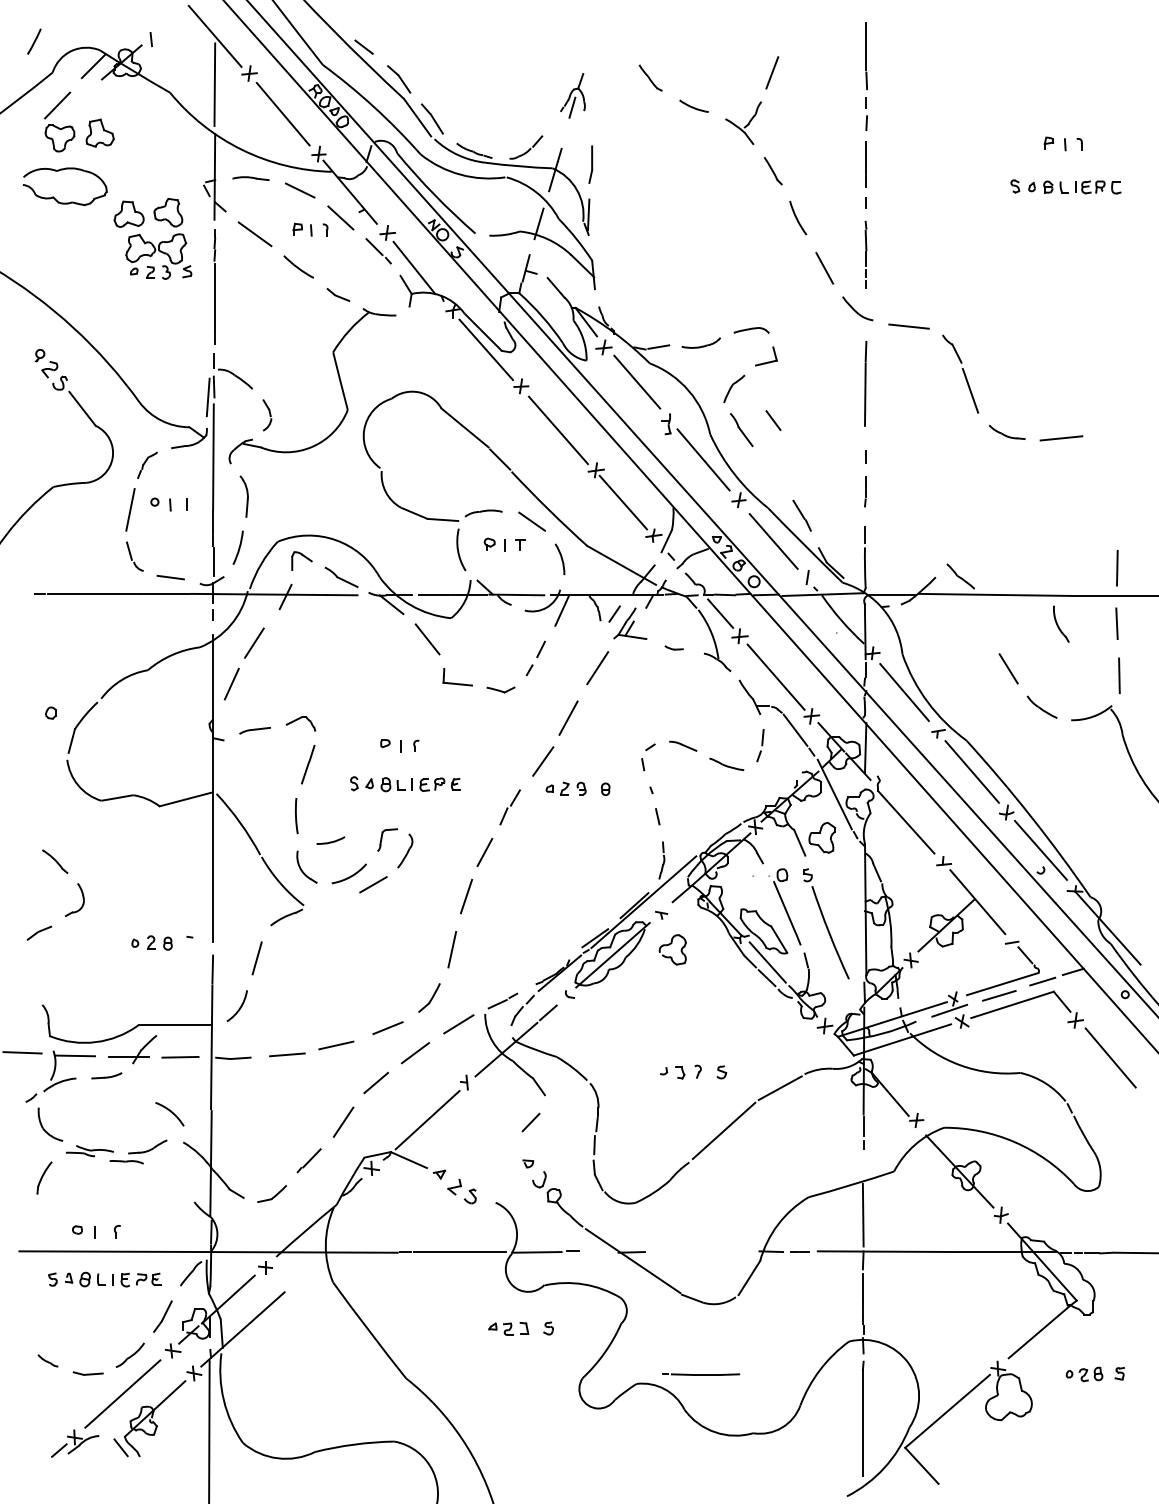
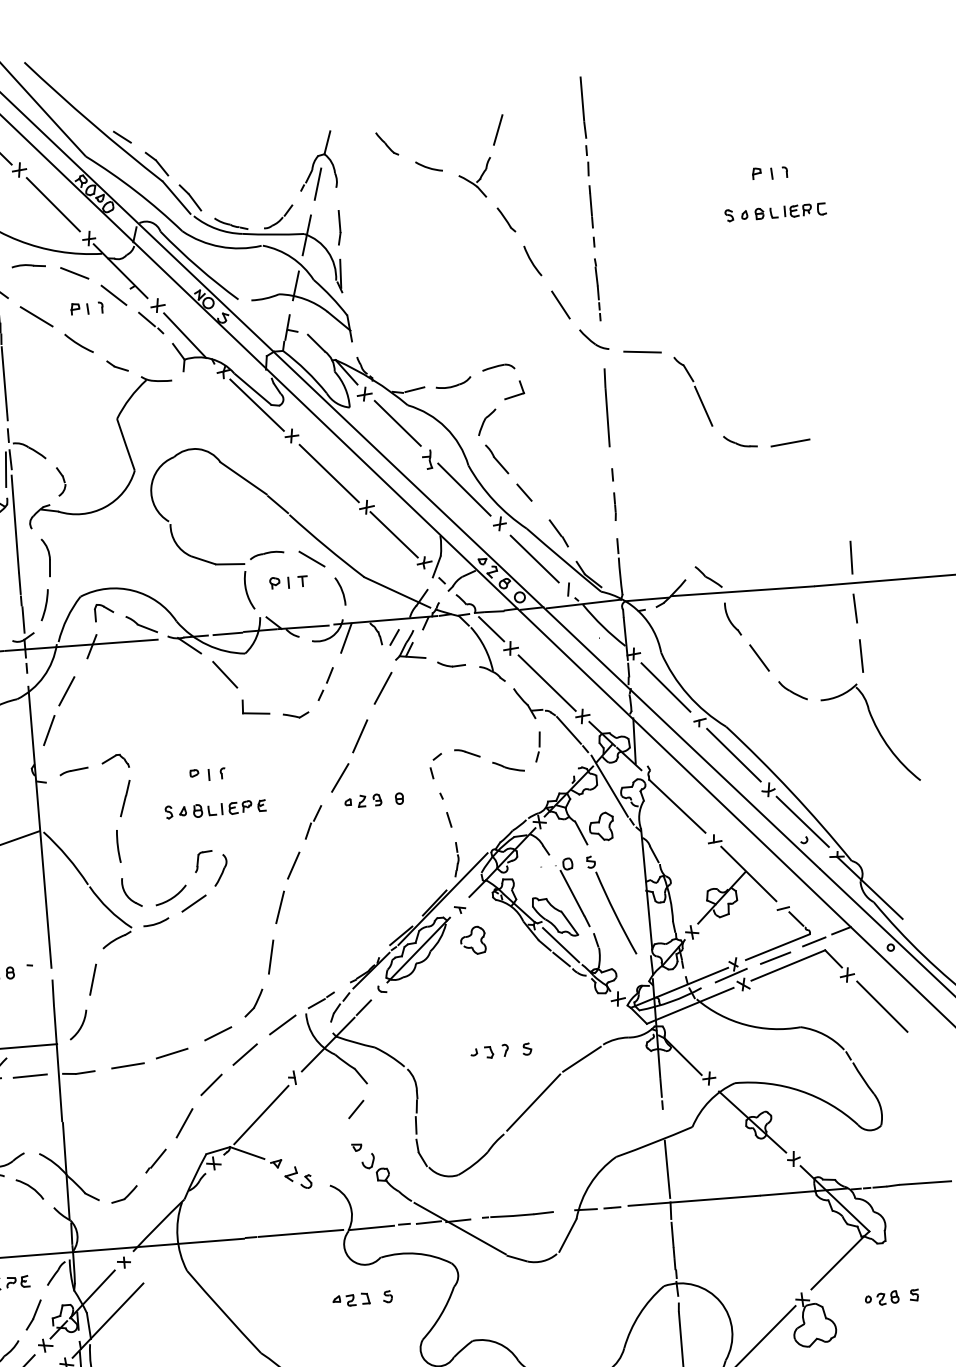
part: (572, 95) -> (316, 165), size x1.67
line: (773, 420) -> (524, 492), moved
part: (1061, 623) -> (733, 618), moved
part: (673, 647) -> (450, 663), size x1.67
arc: (330, 841) -> (156, 923), moved
arc: (170, 1112) -> (30, 1187), moved
line: (599, 1251) -> (428, 1222), added
line: (701, 1374) -> (518, 1215), moved

